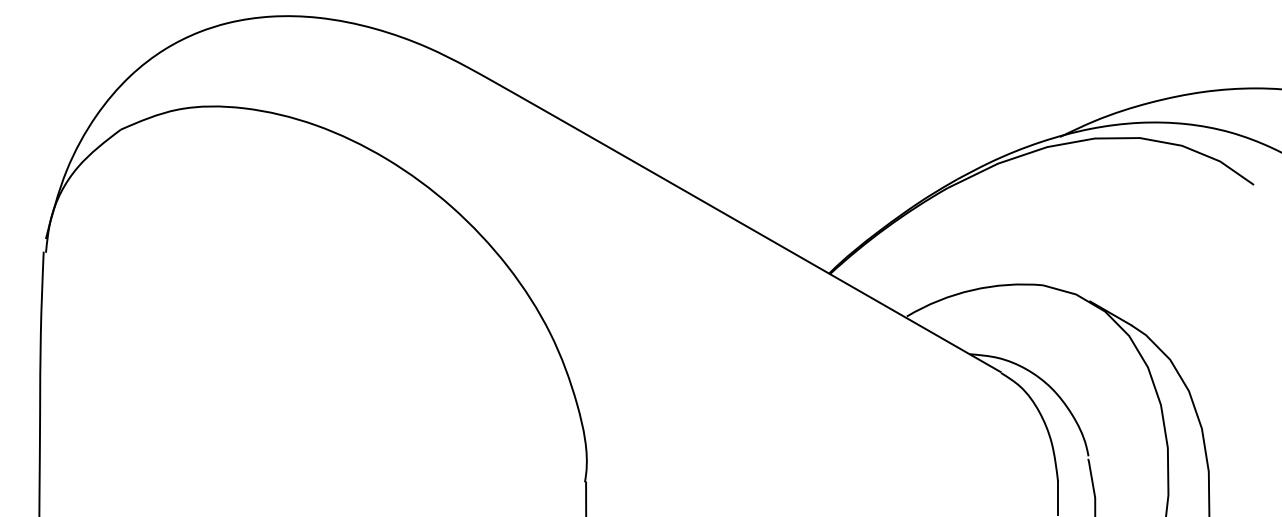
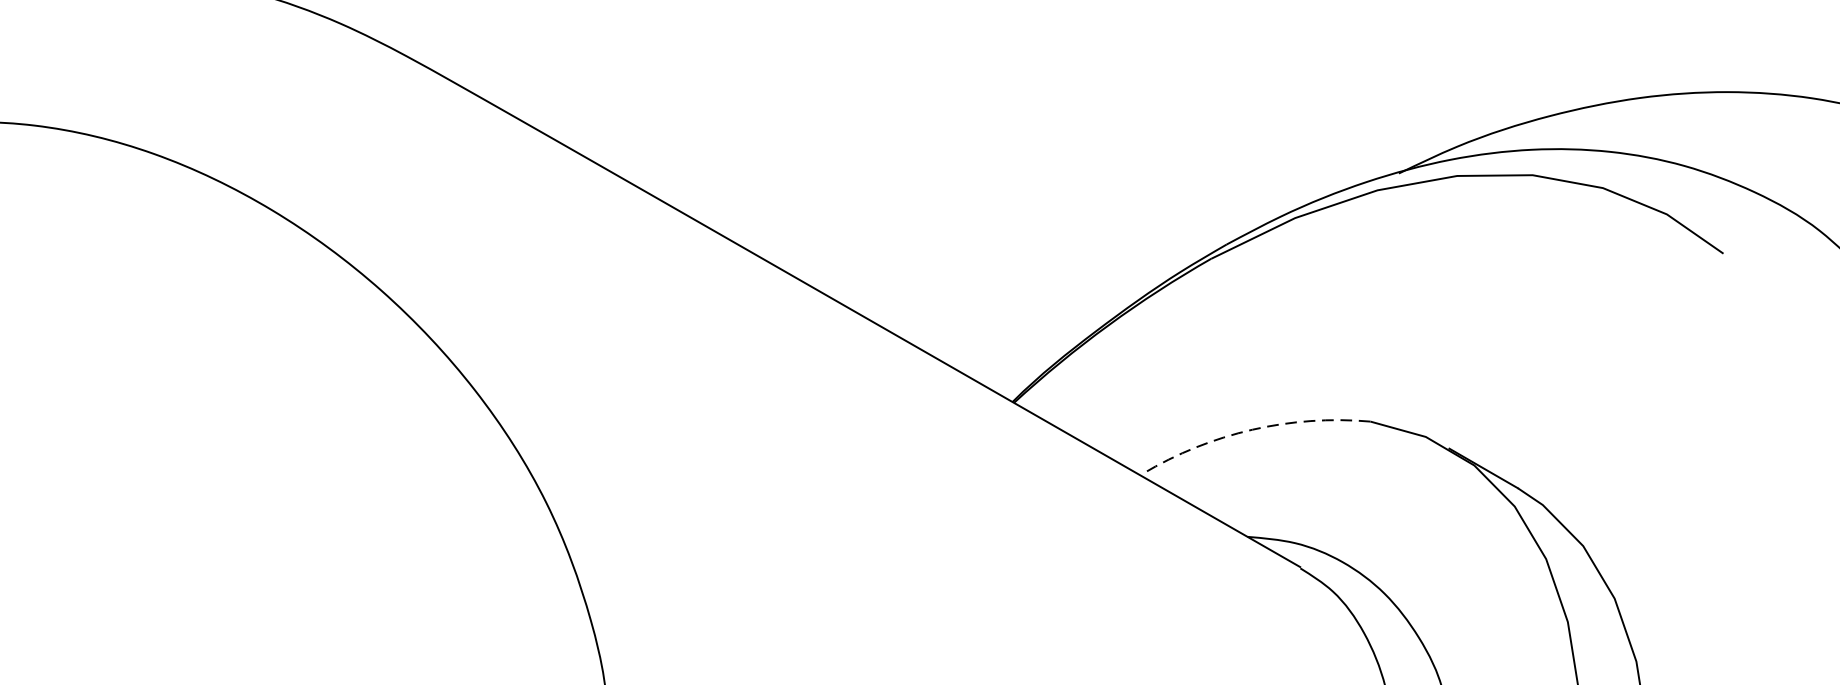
arc: (972, 290) -> (1252, 430), solid -> dashed

